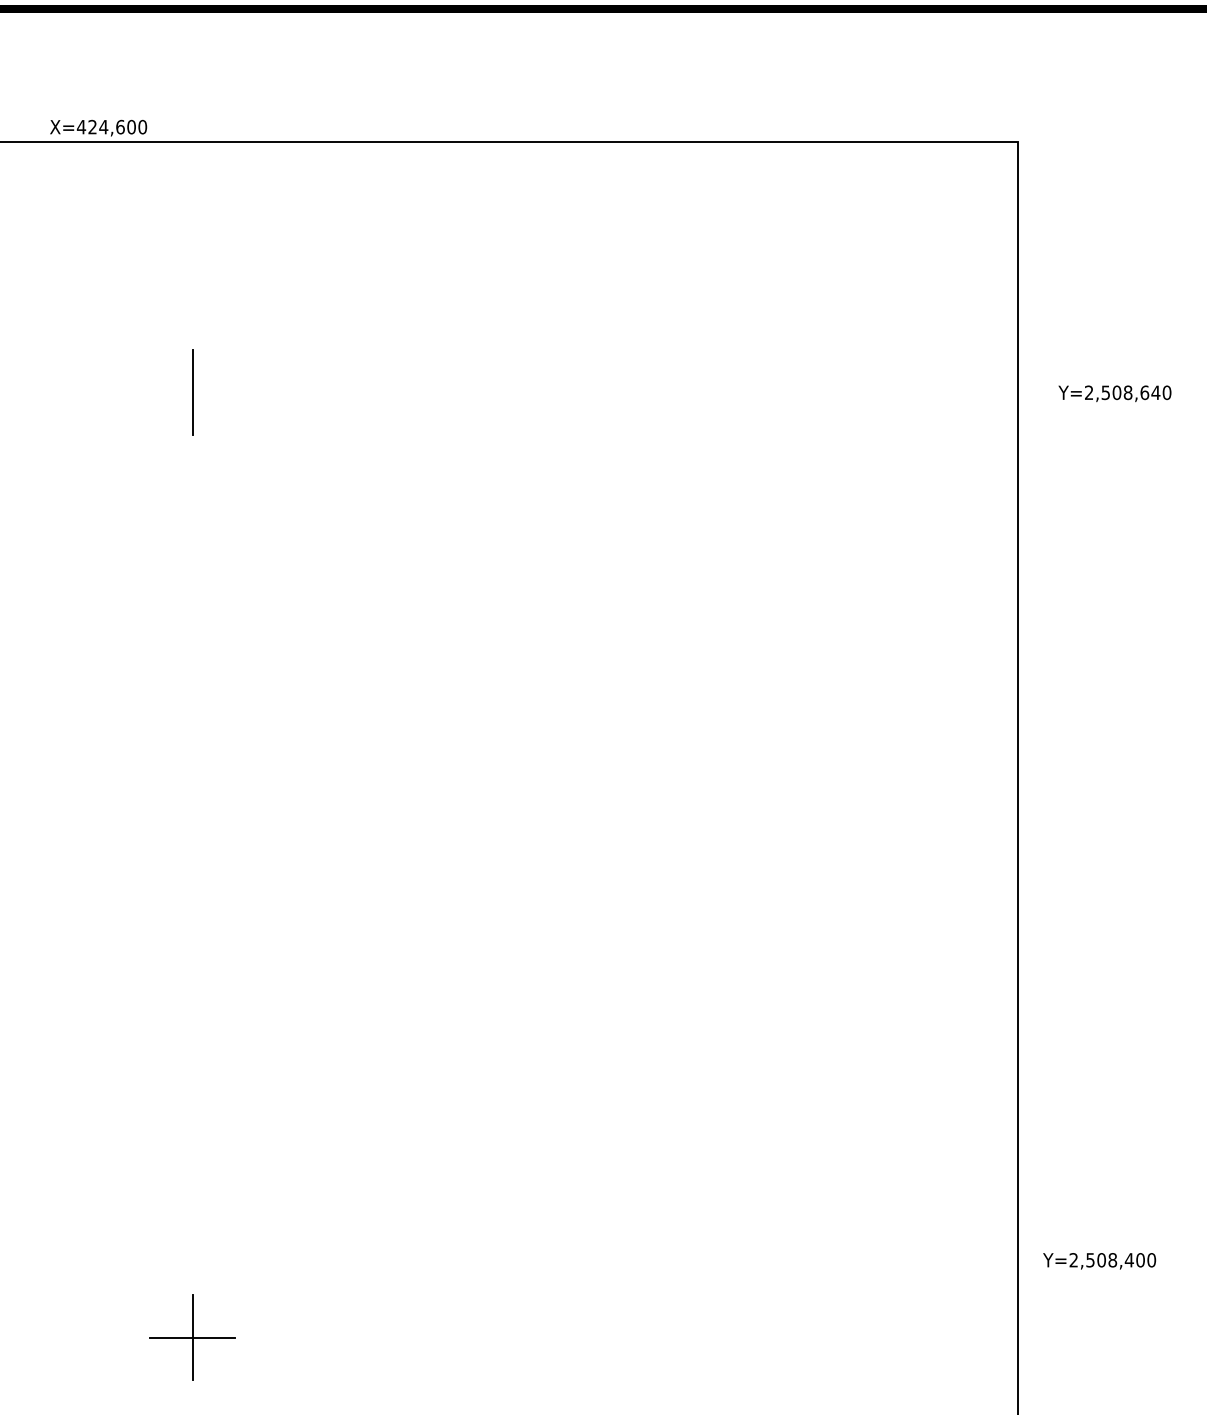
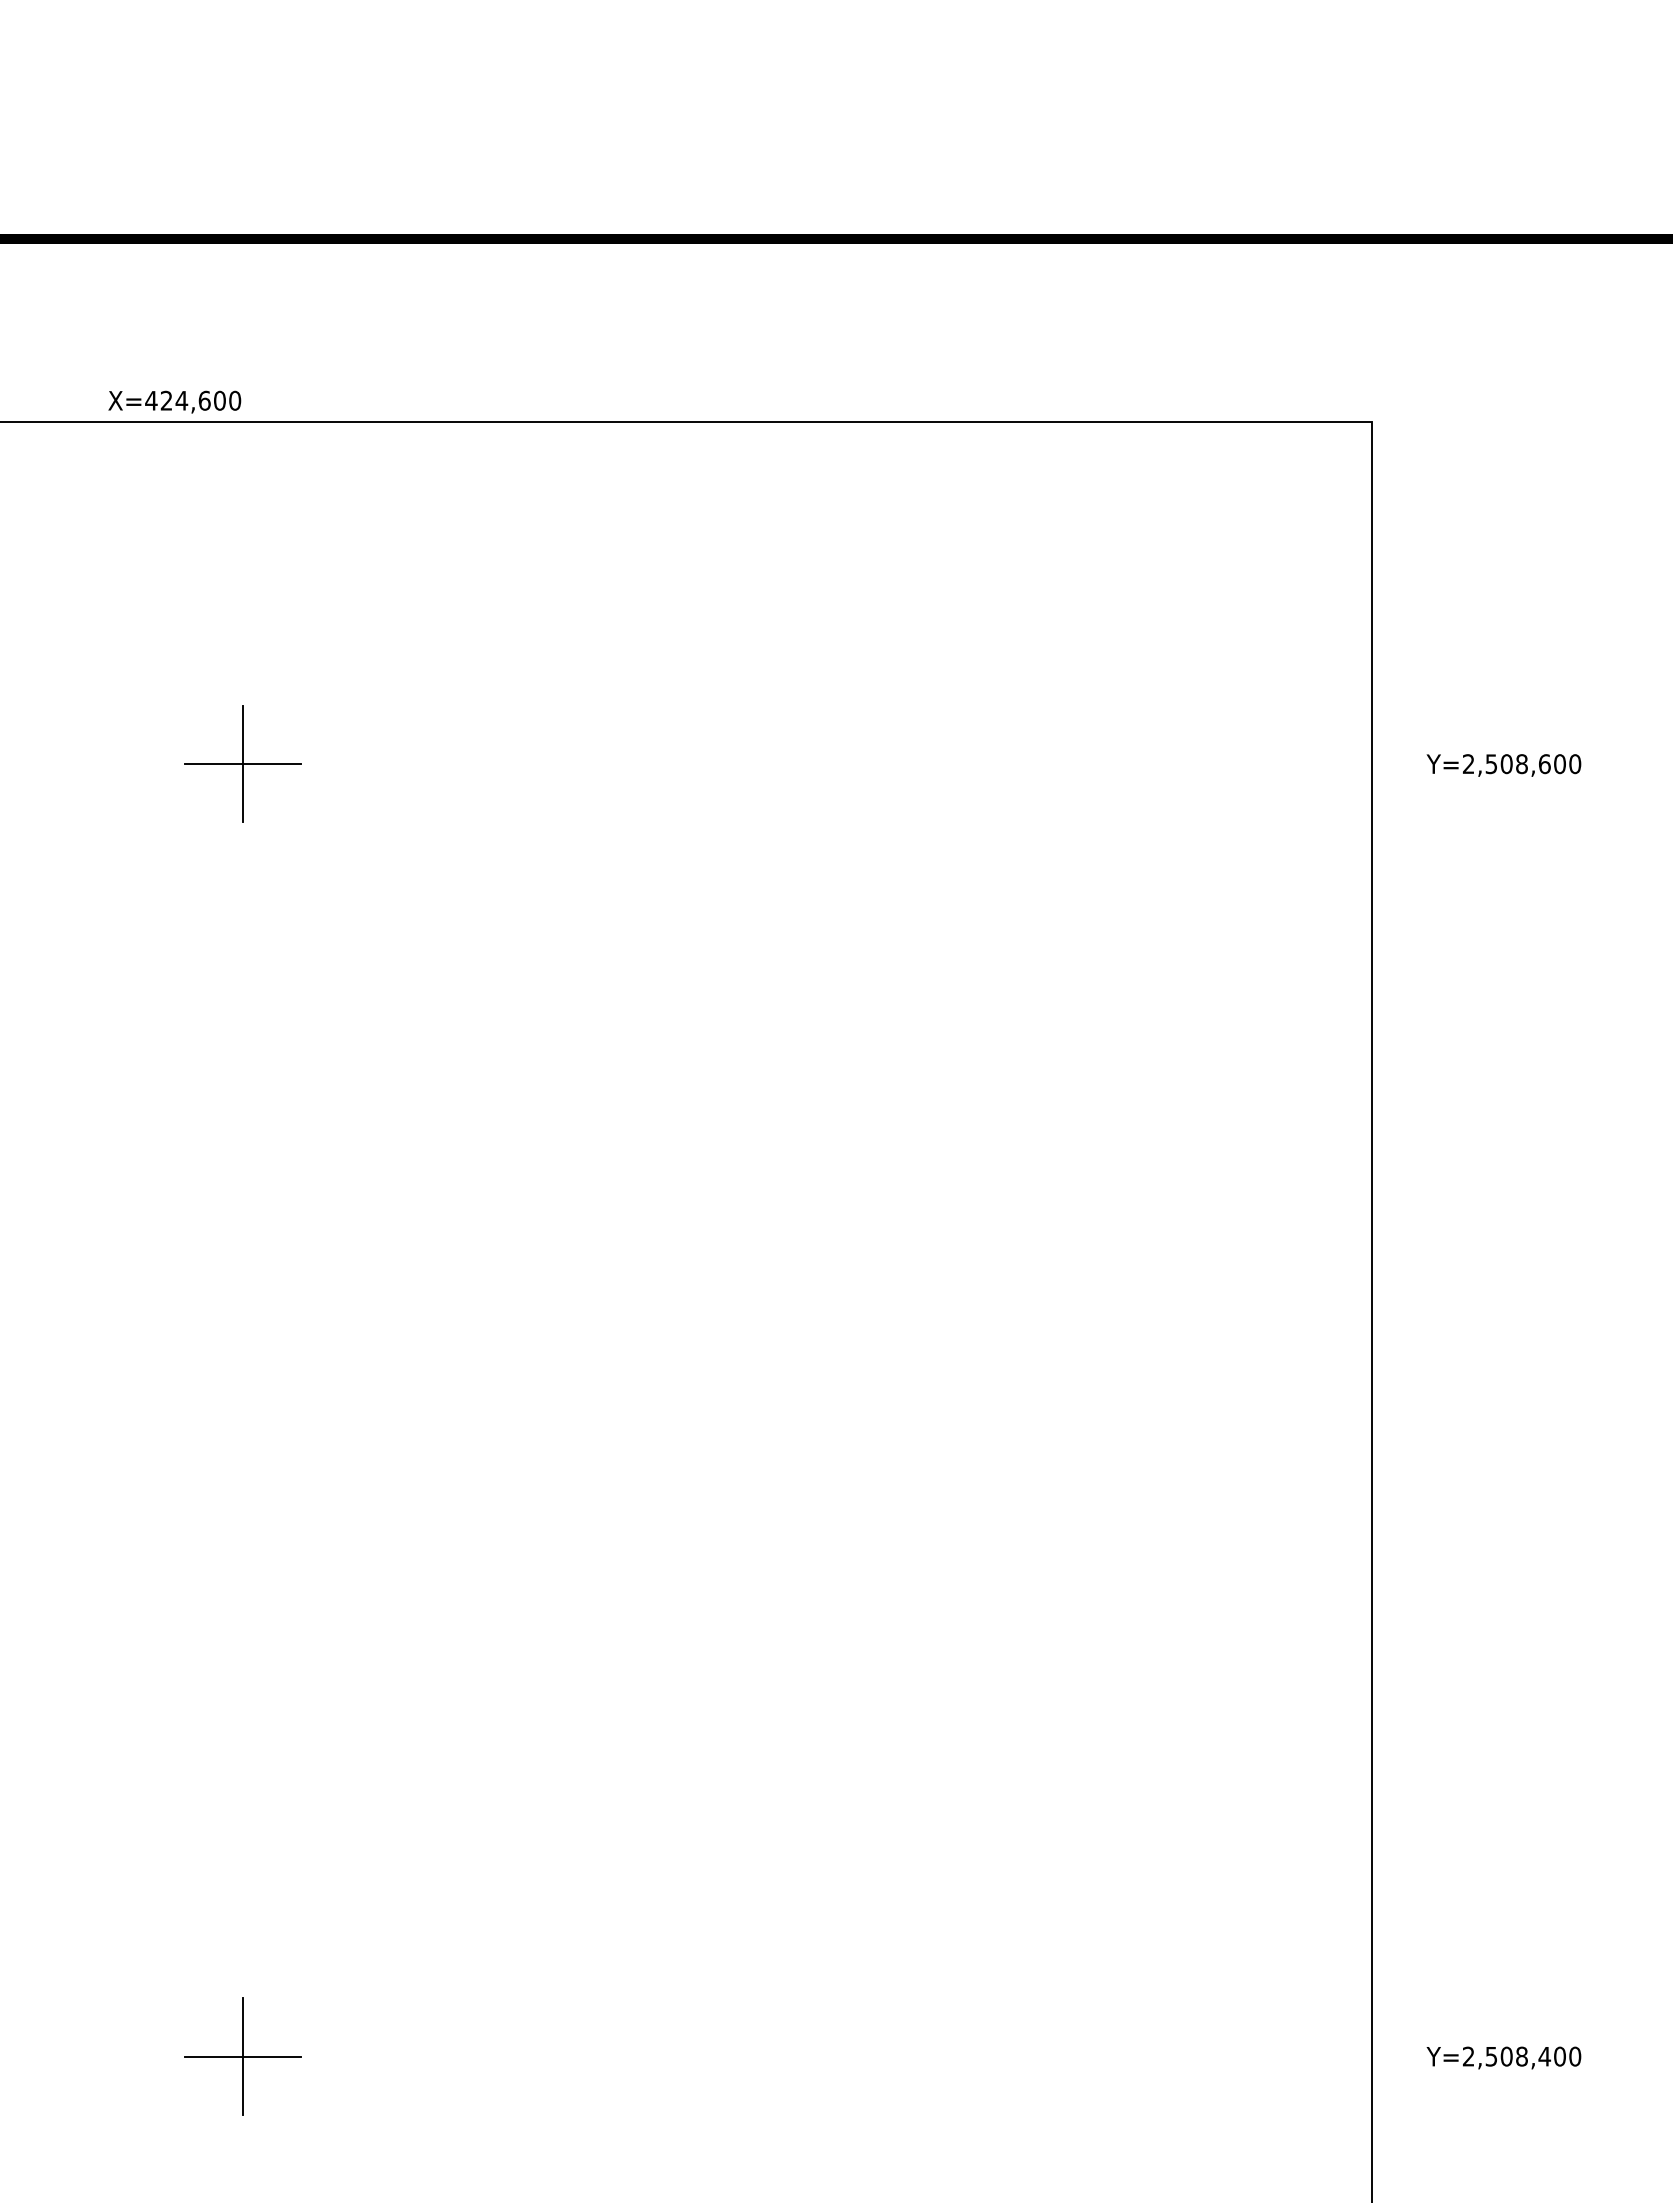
text: (98, 127) -> (174, 401), moved
line: (192, 393) -> (242, 764), added
text: (1155, 393) -> (1559, 764), Y=2,508,640 -> Y=2,508,600
text: (1099, 1260) -> (1503, 2057), moved

